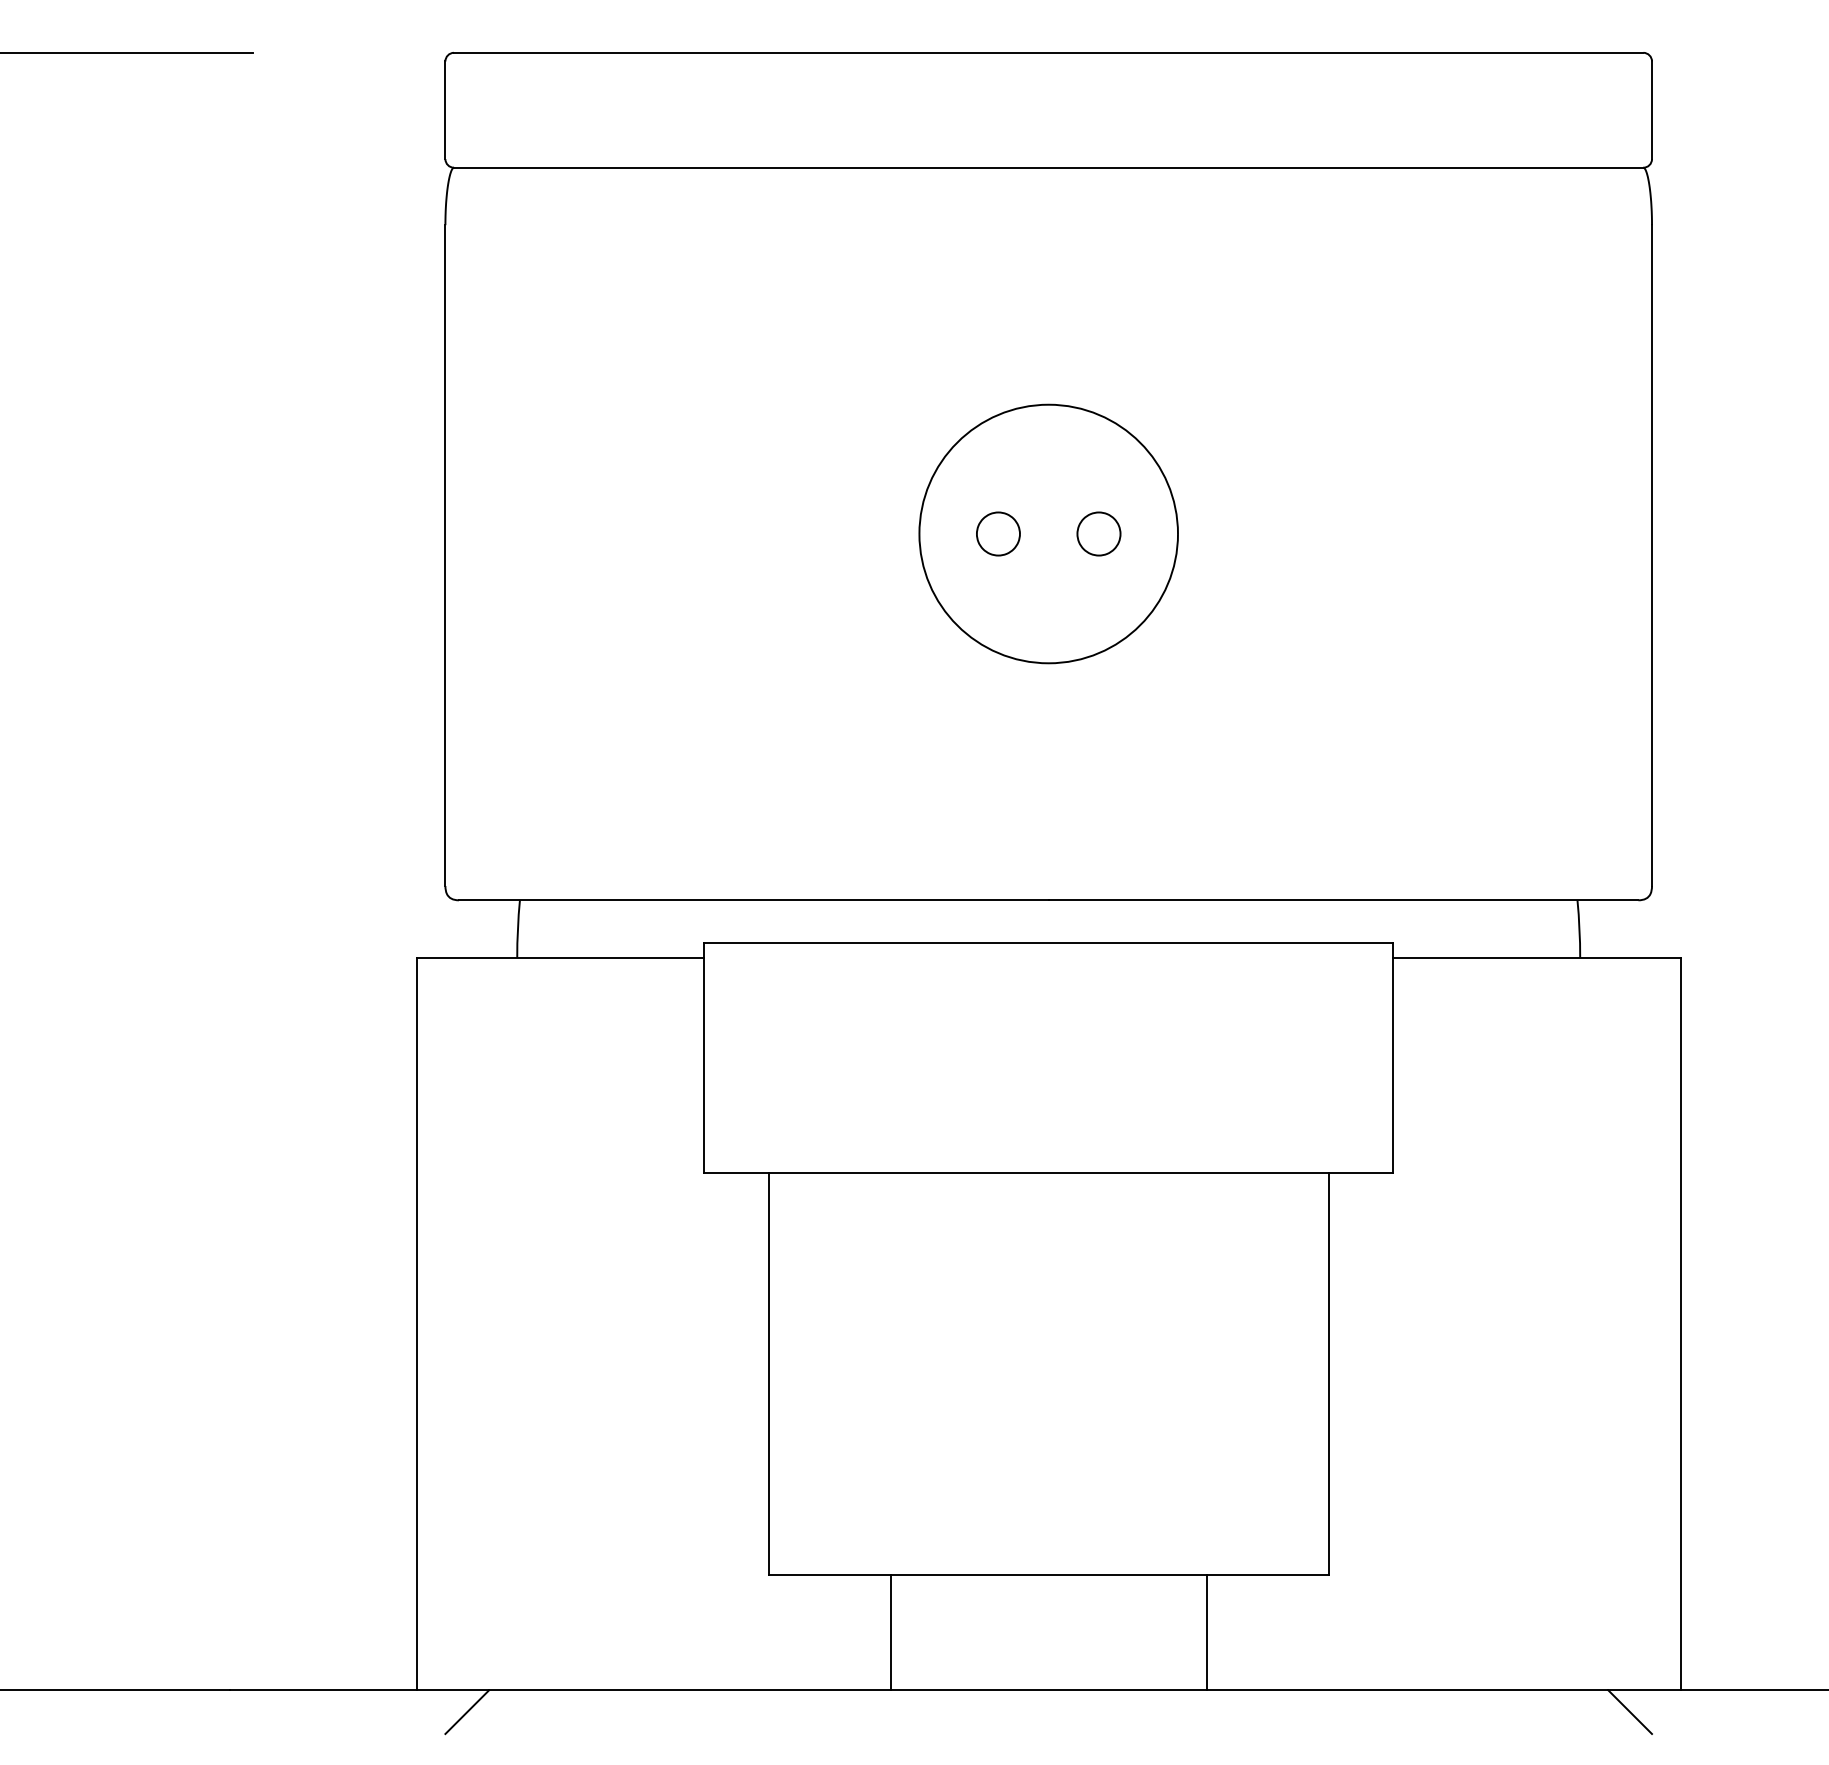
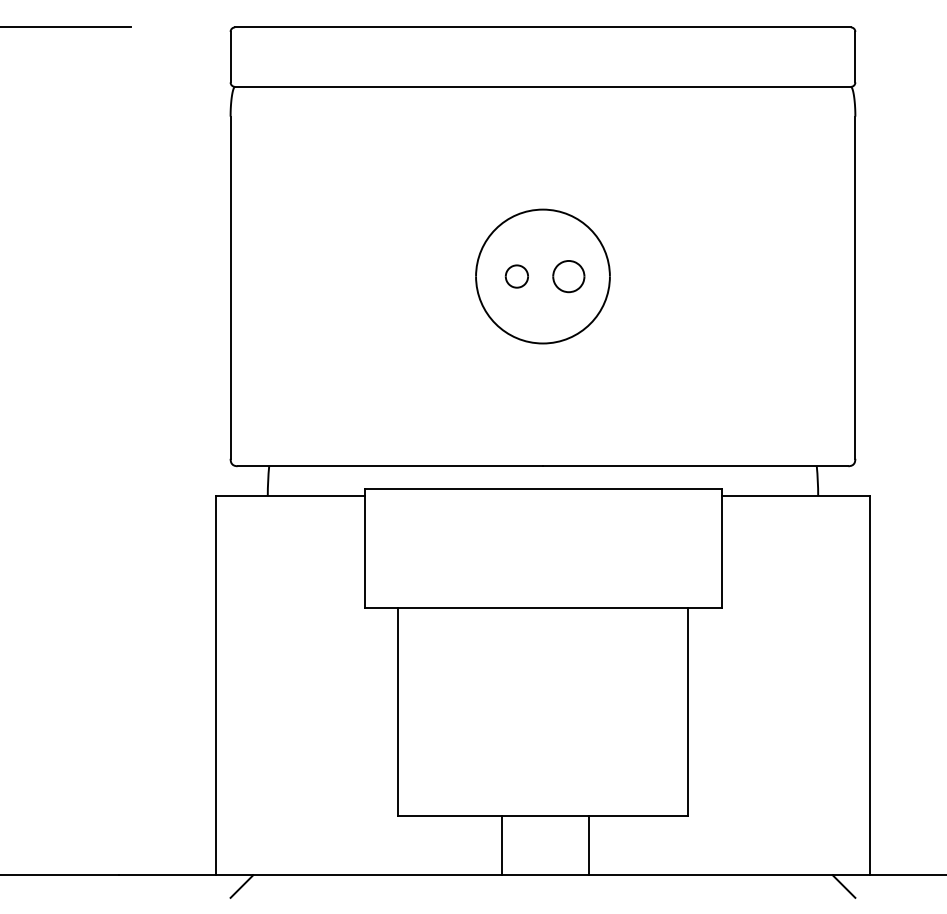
part: (1099, 533) -> (569, 276), size x1.4
line: (891, 1632) -> (502, 845), moved
line: (1206, 1632) -> (588, 845), moved

